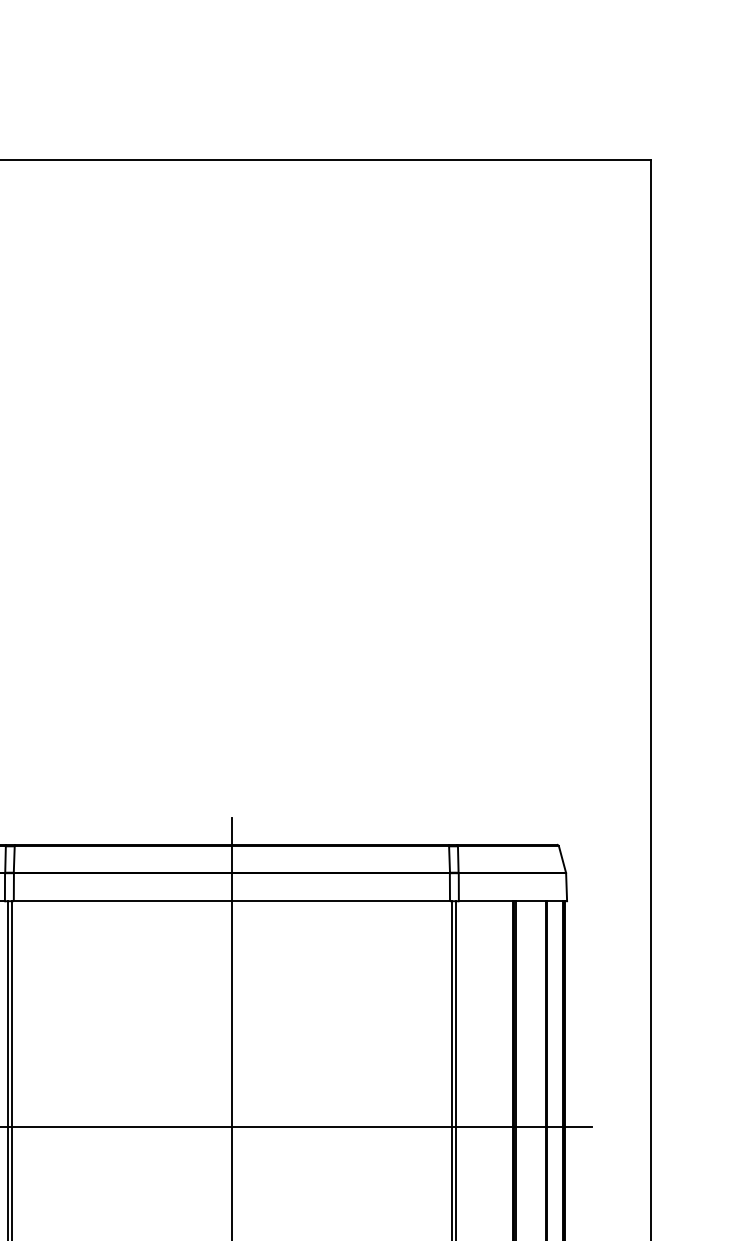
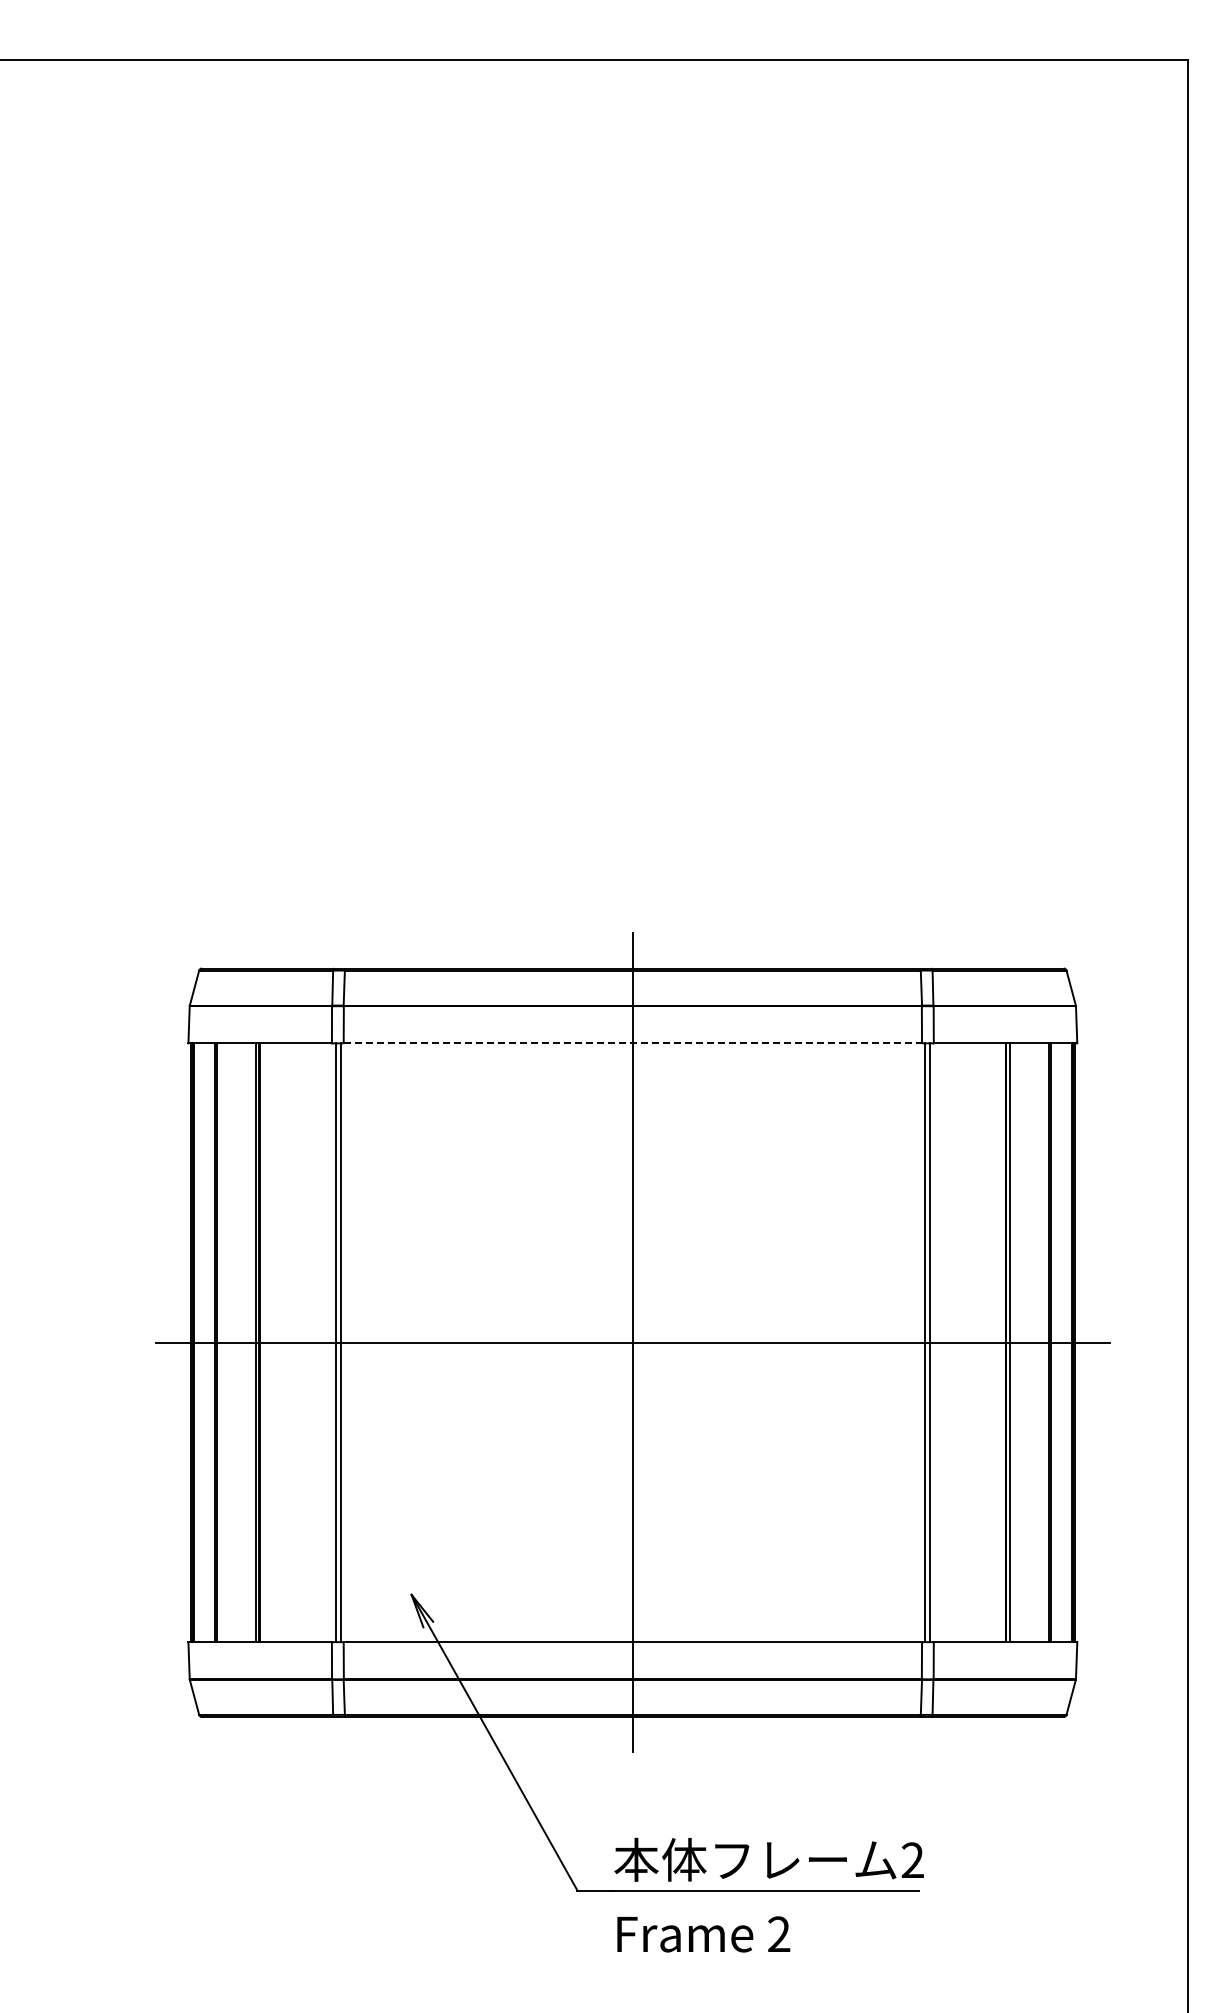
line: (232, 901) -> (633, 1043), solid -> dashed

